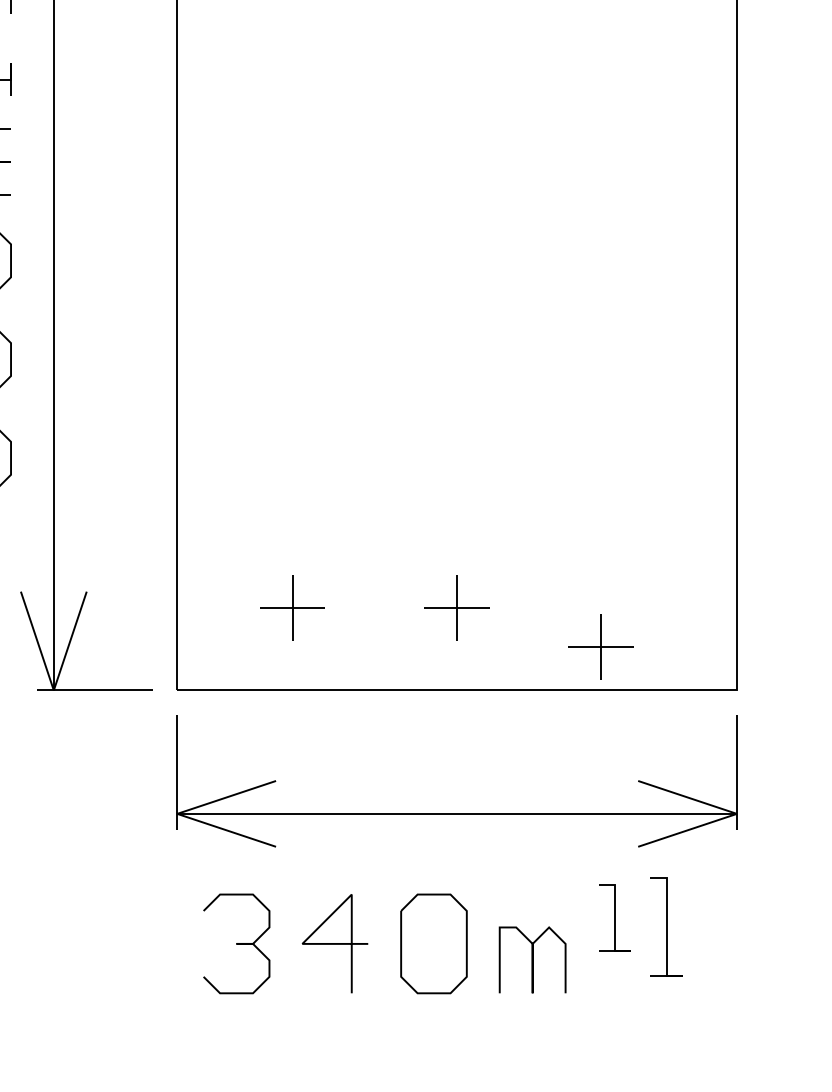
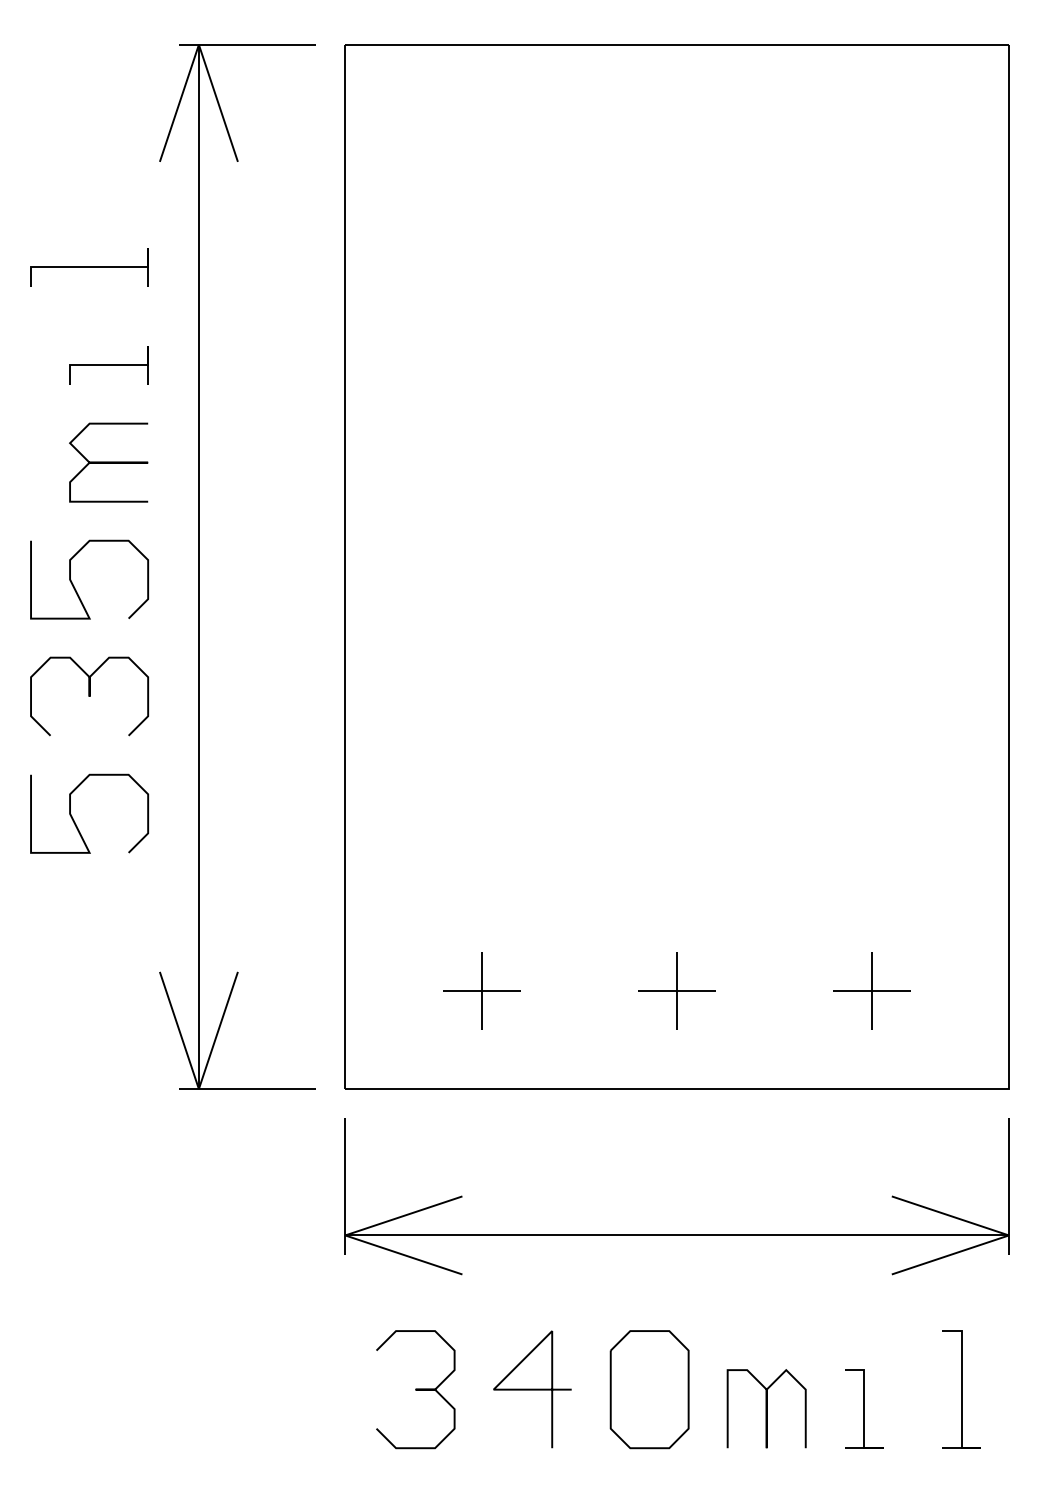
part: (599, 646) -> (871, 990), moved
line: (615, 917) -> (864, 1408), moved
line: (666, 926) -> (961, 1389), moved

